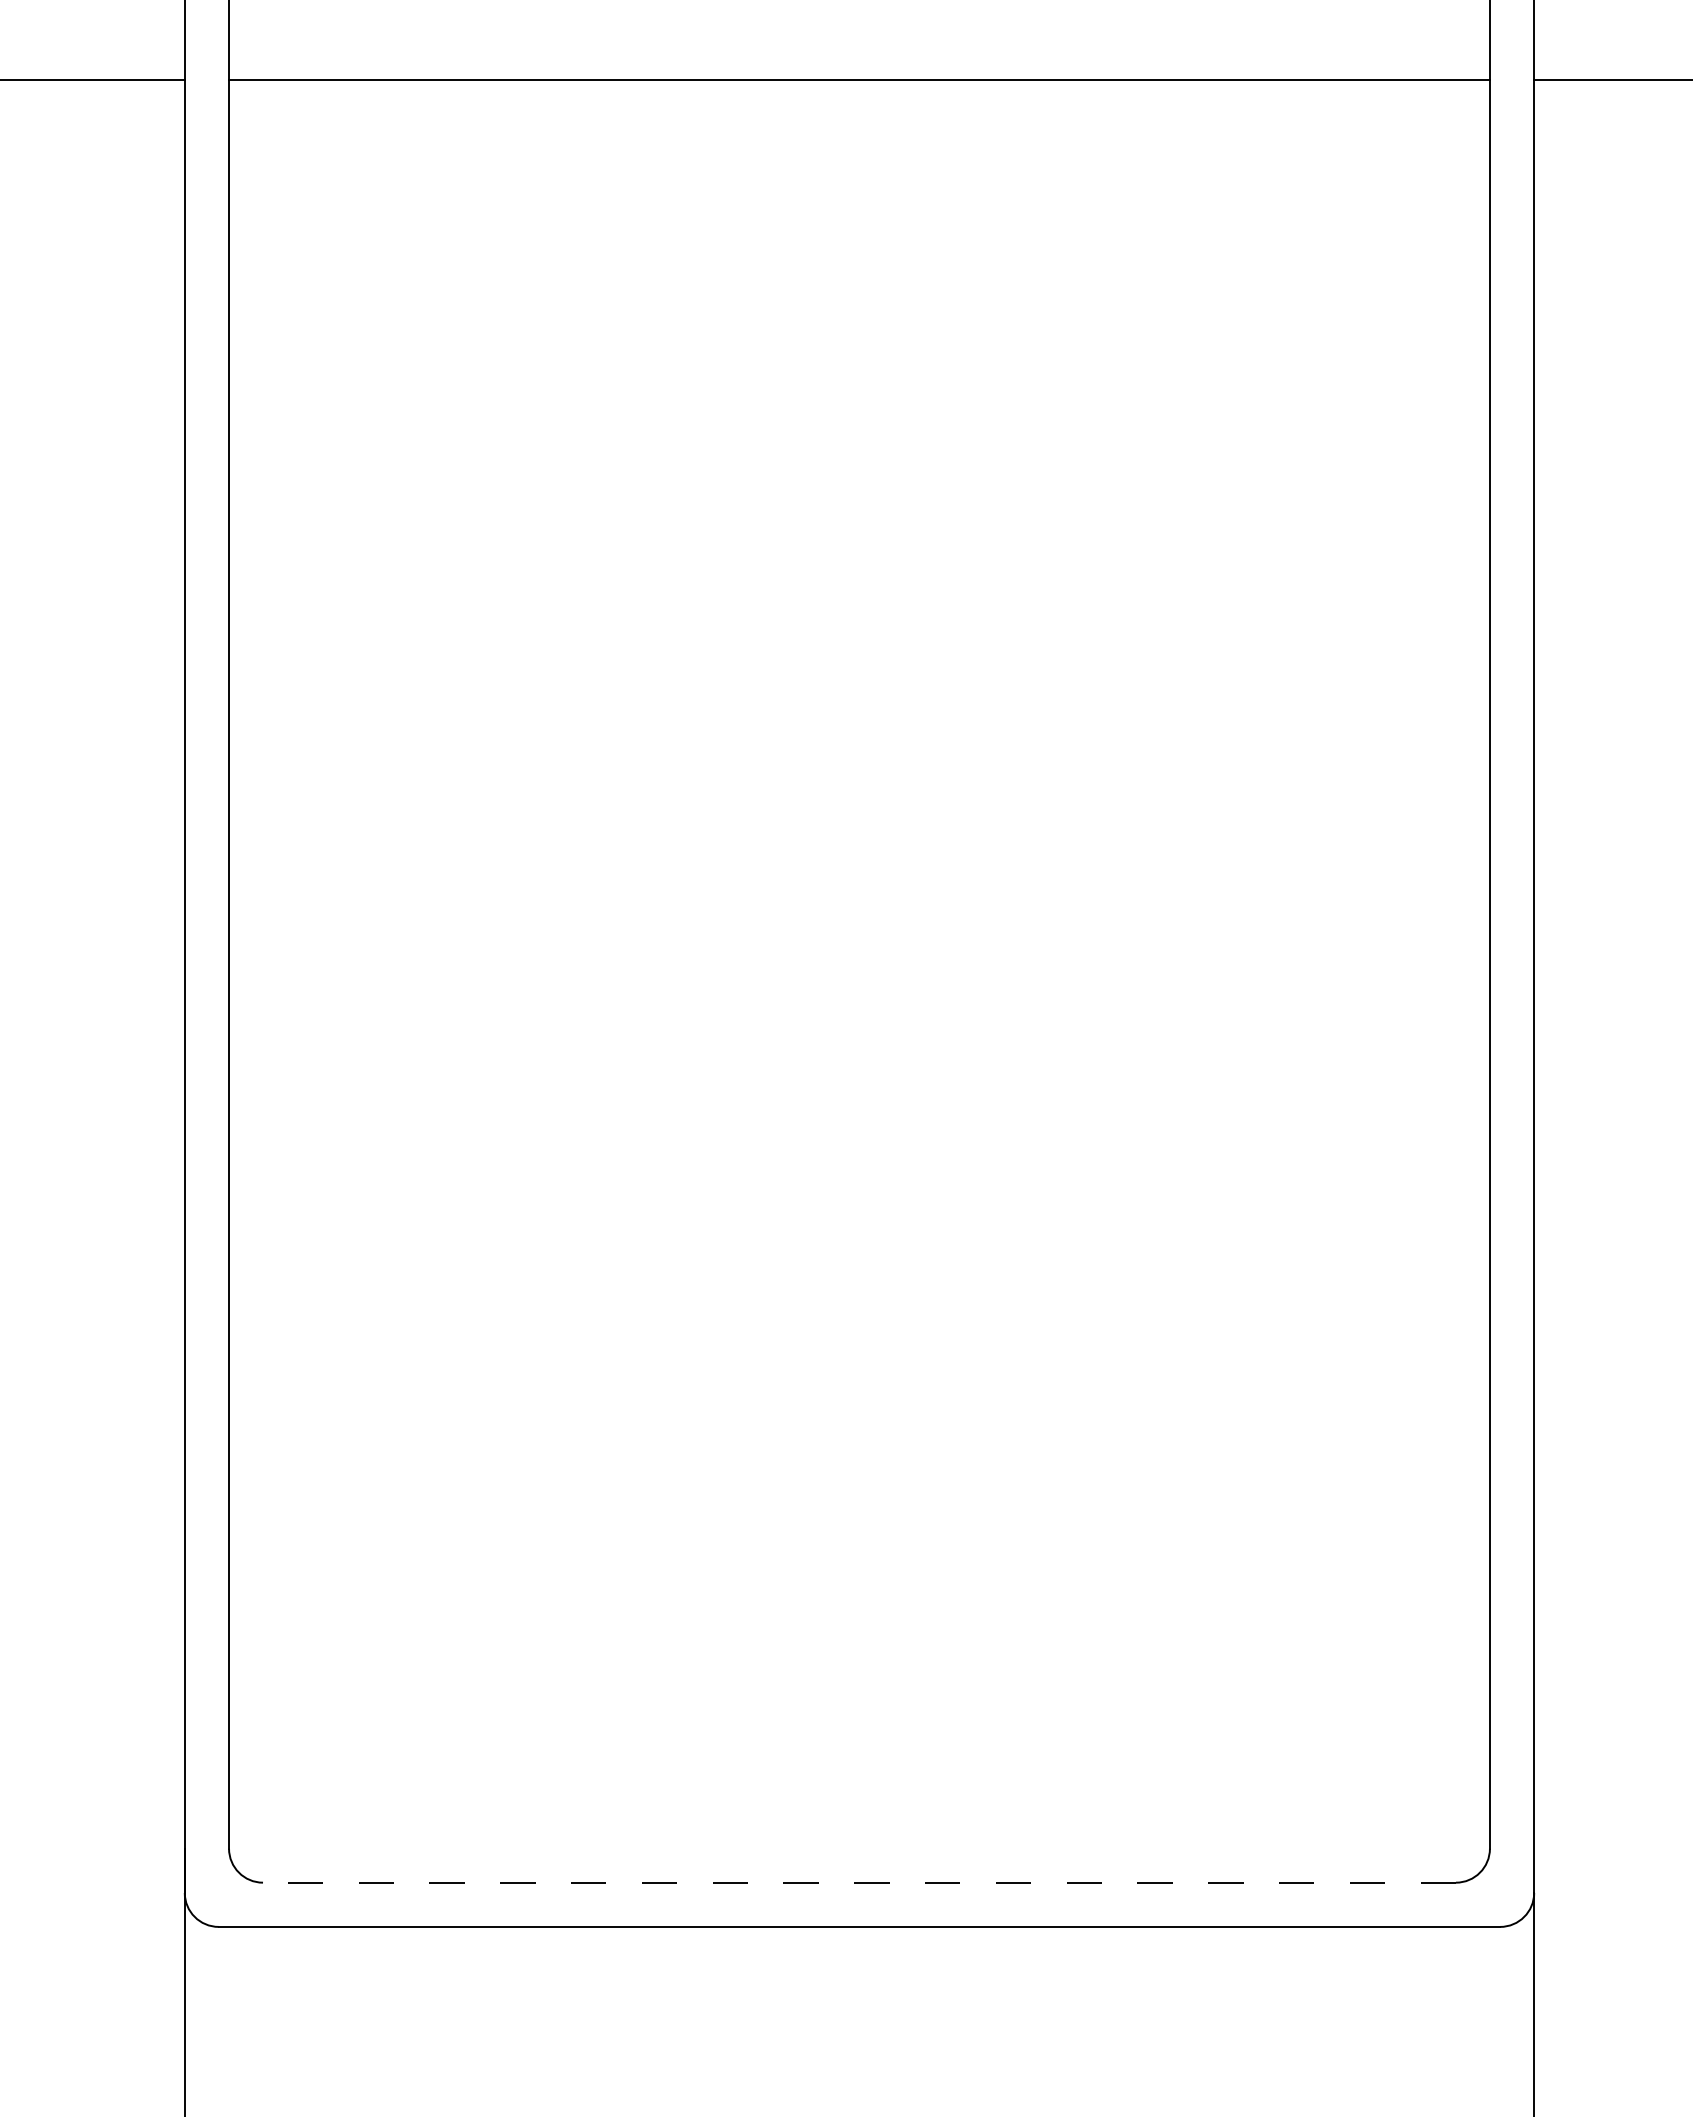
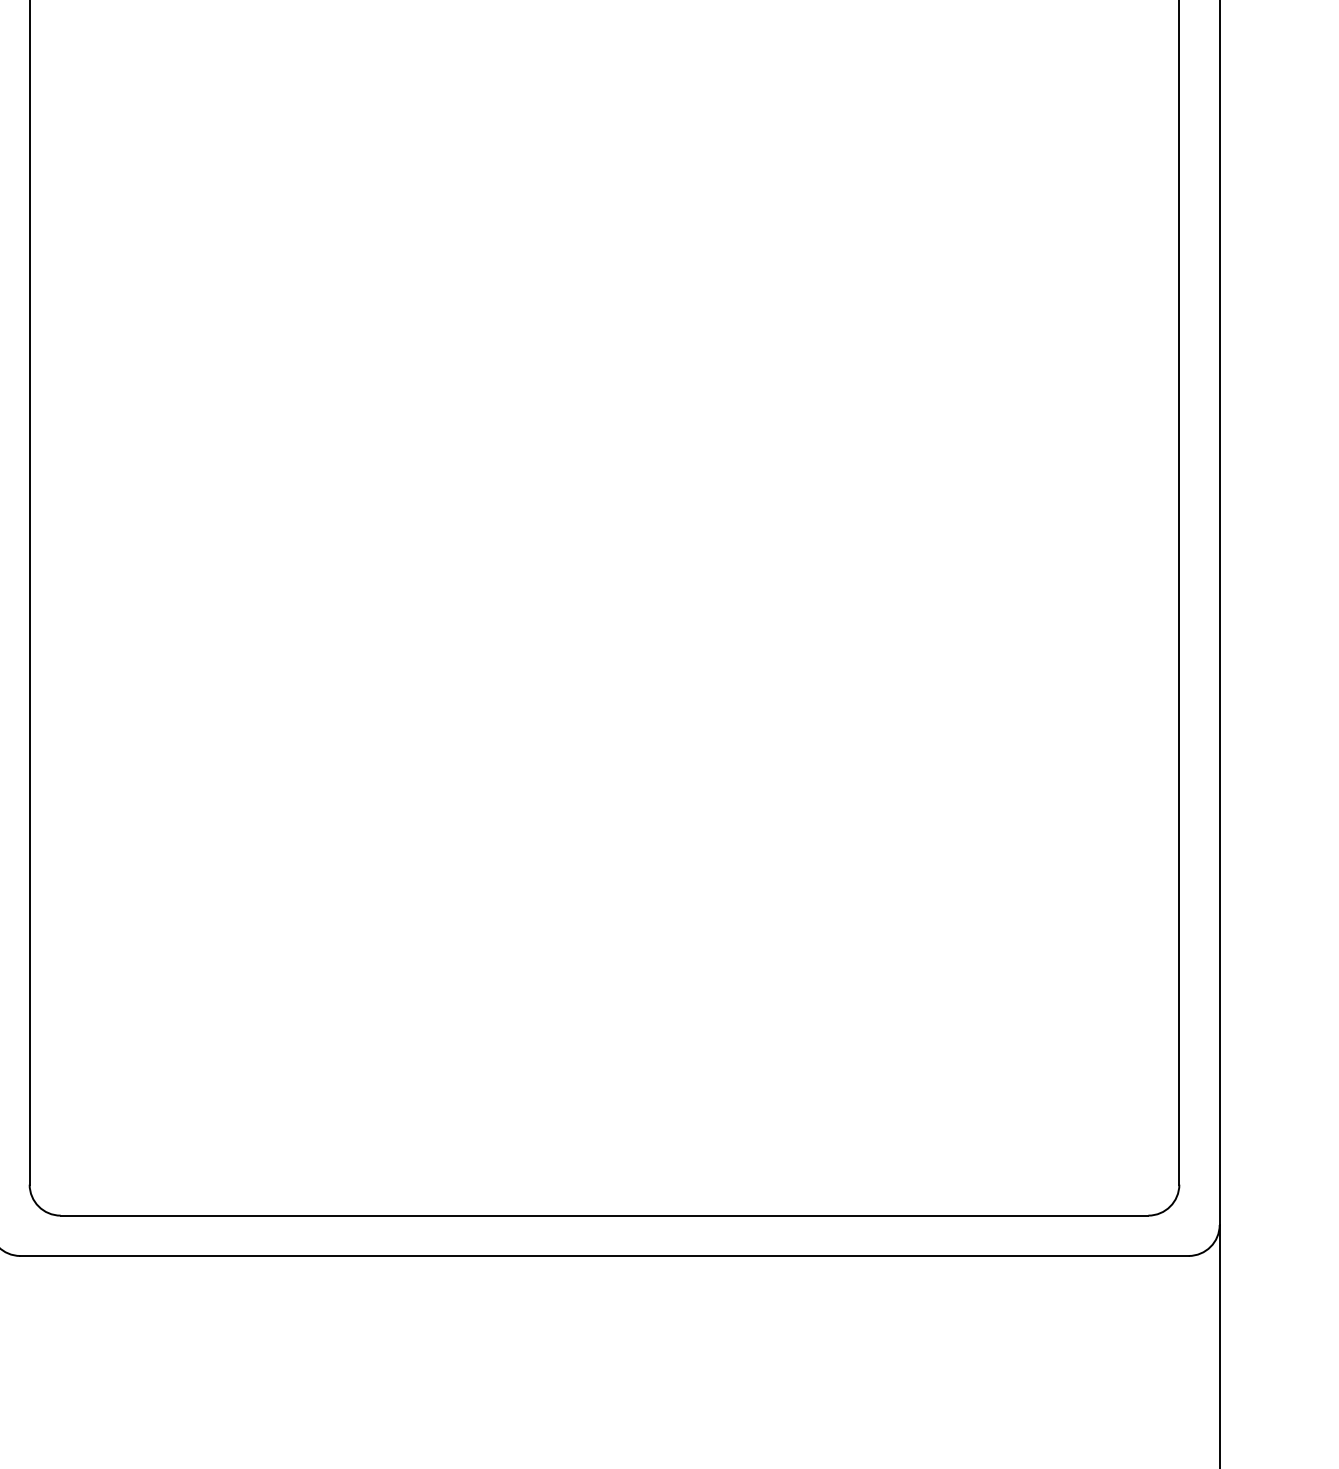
line: (858, 1882) -> (603, 1215), dashed -> solid

